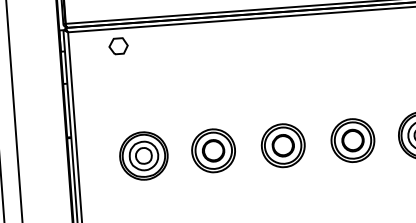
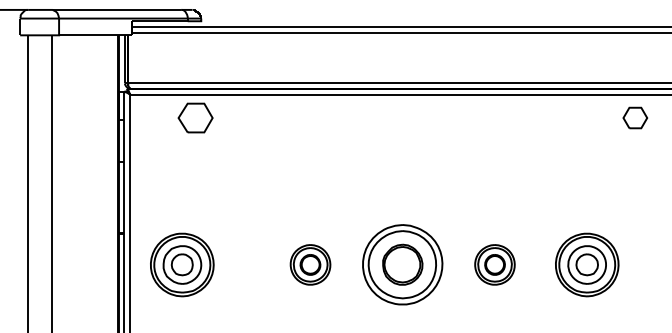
part: (118, 45) -> (195, 117), size x1.4
part: (352, 140) -> (494, 264), size x0.7
part: (283, 145) -> (402, 264), size x1.4
part: (213, 150) -> (310, 264), size x0.7
part: (144, 155) -> (182, 264), moved

